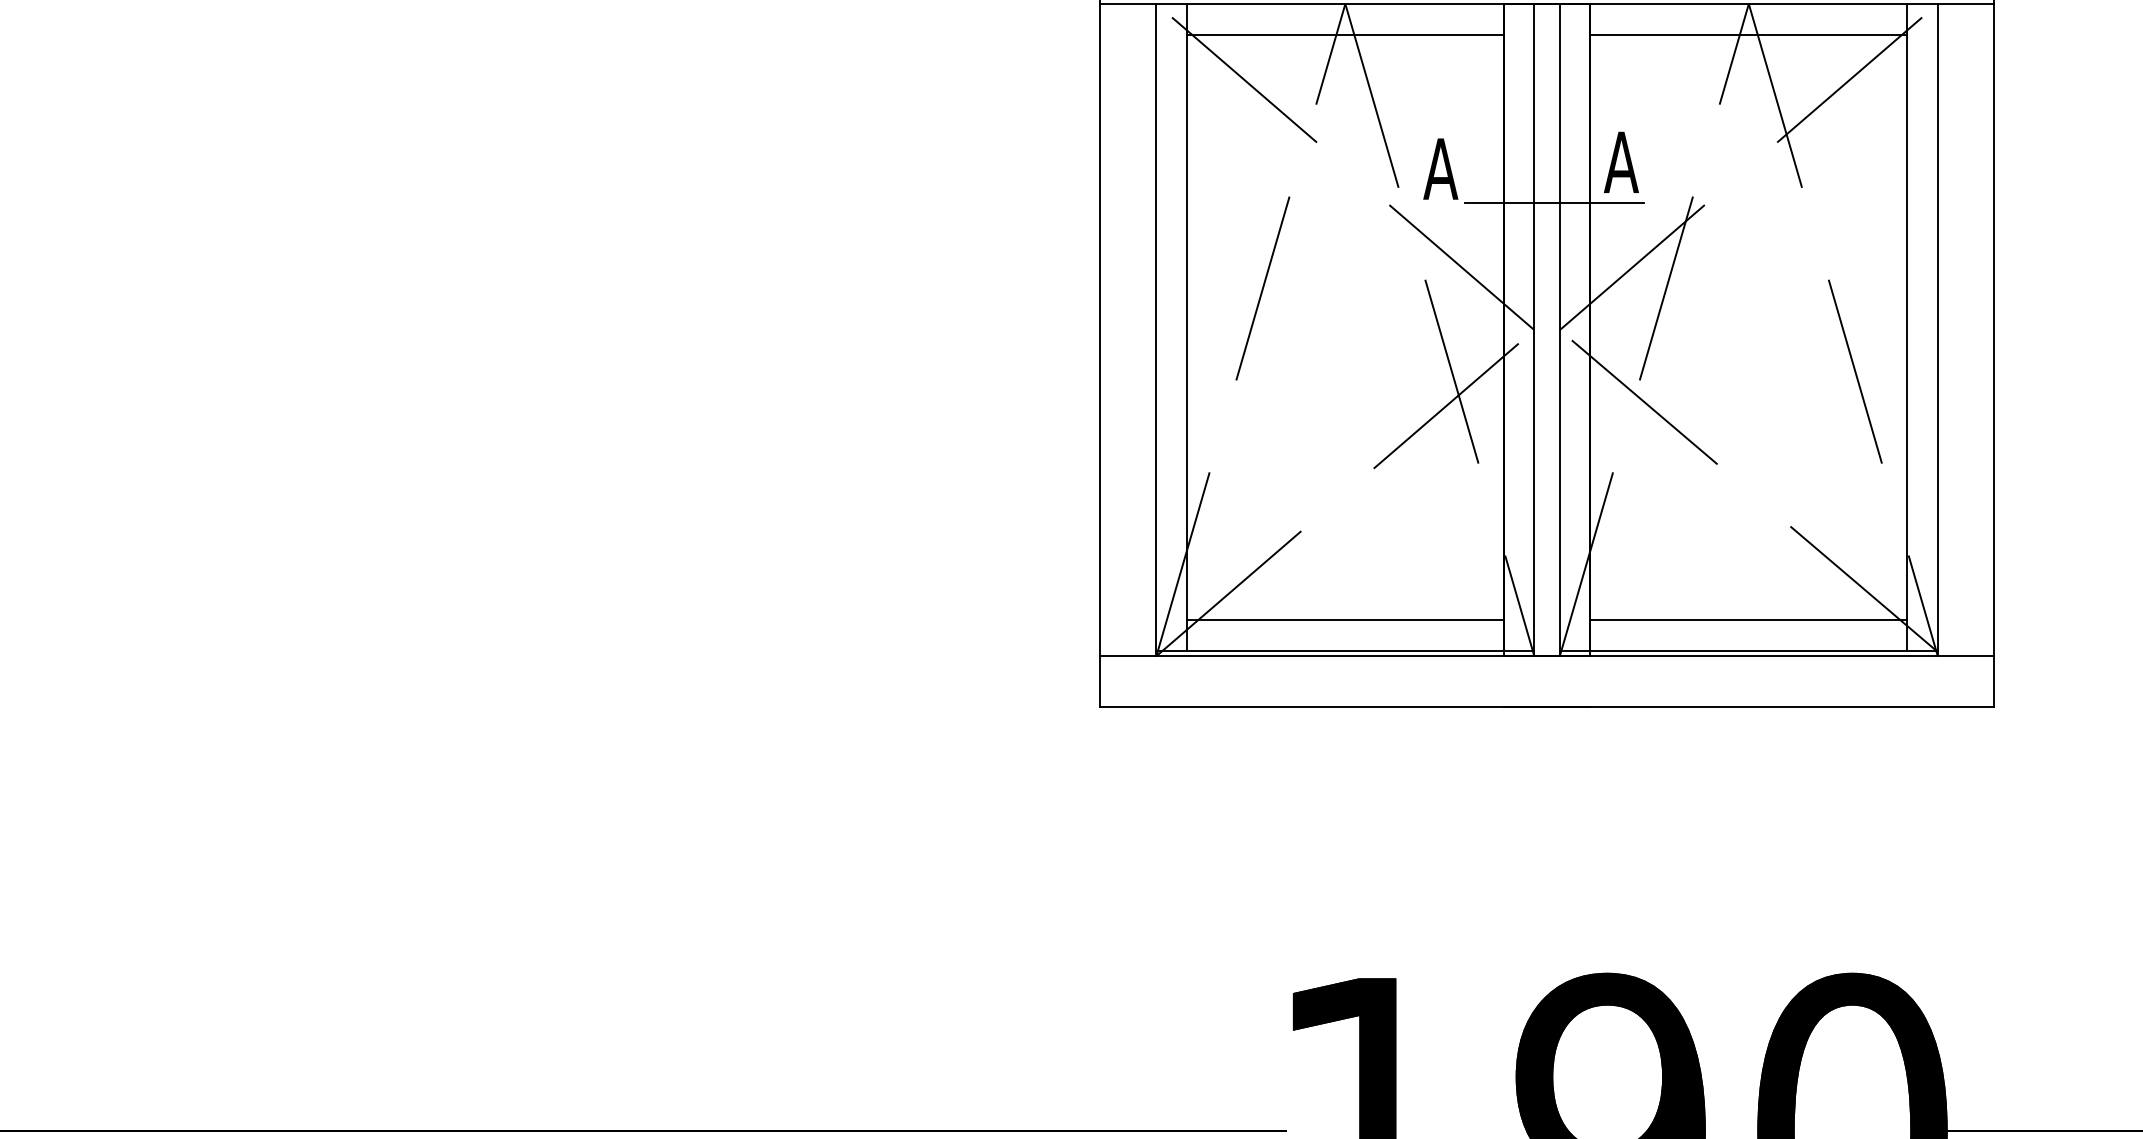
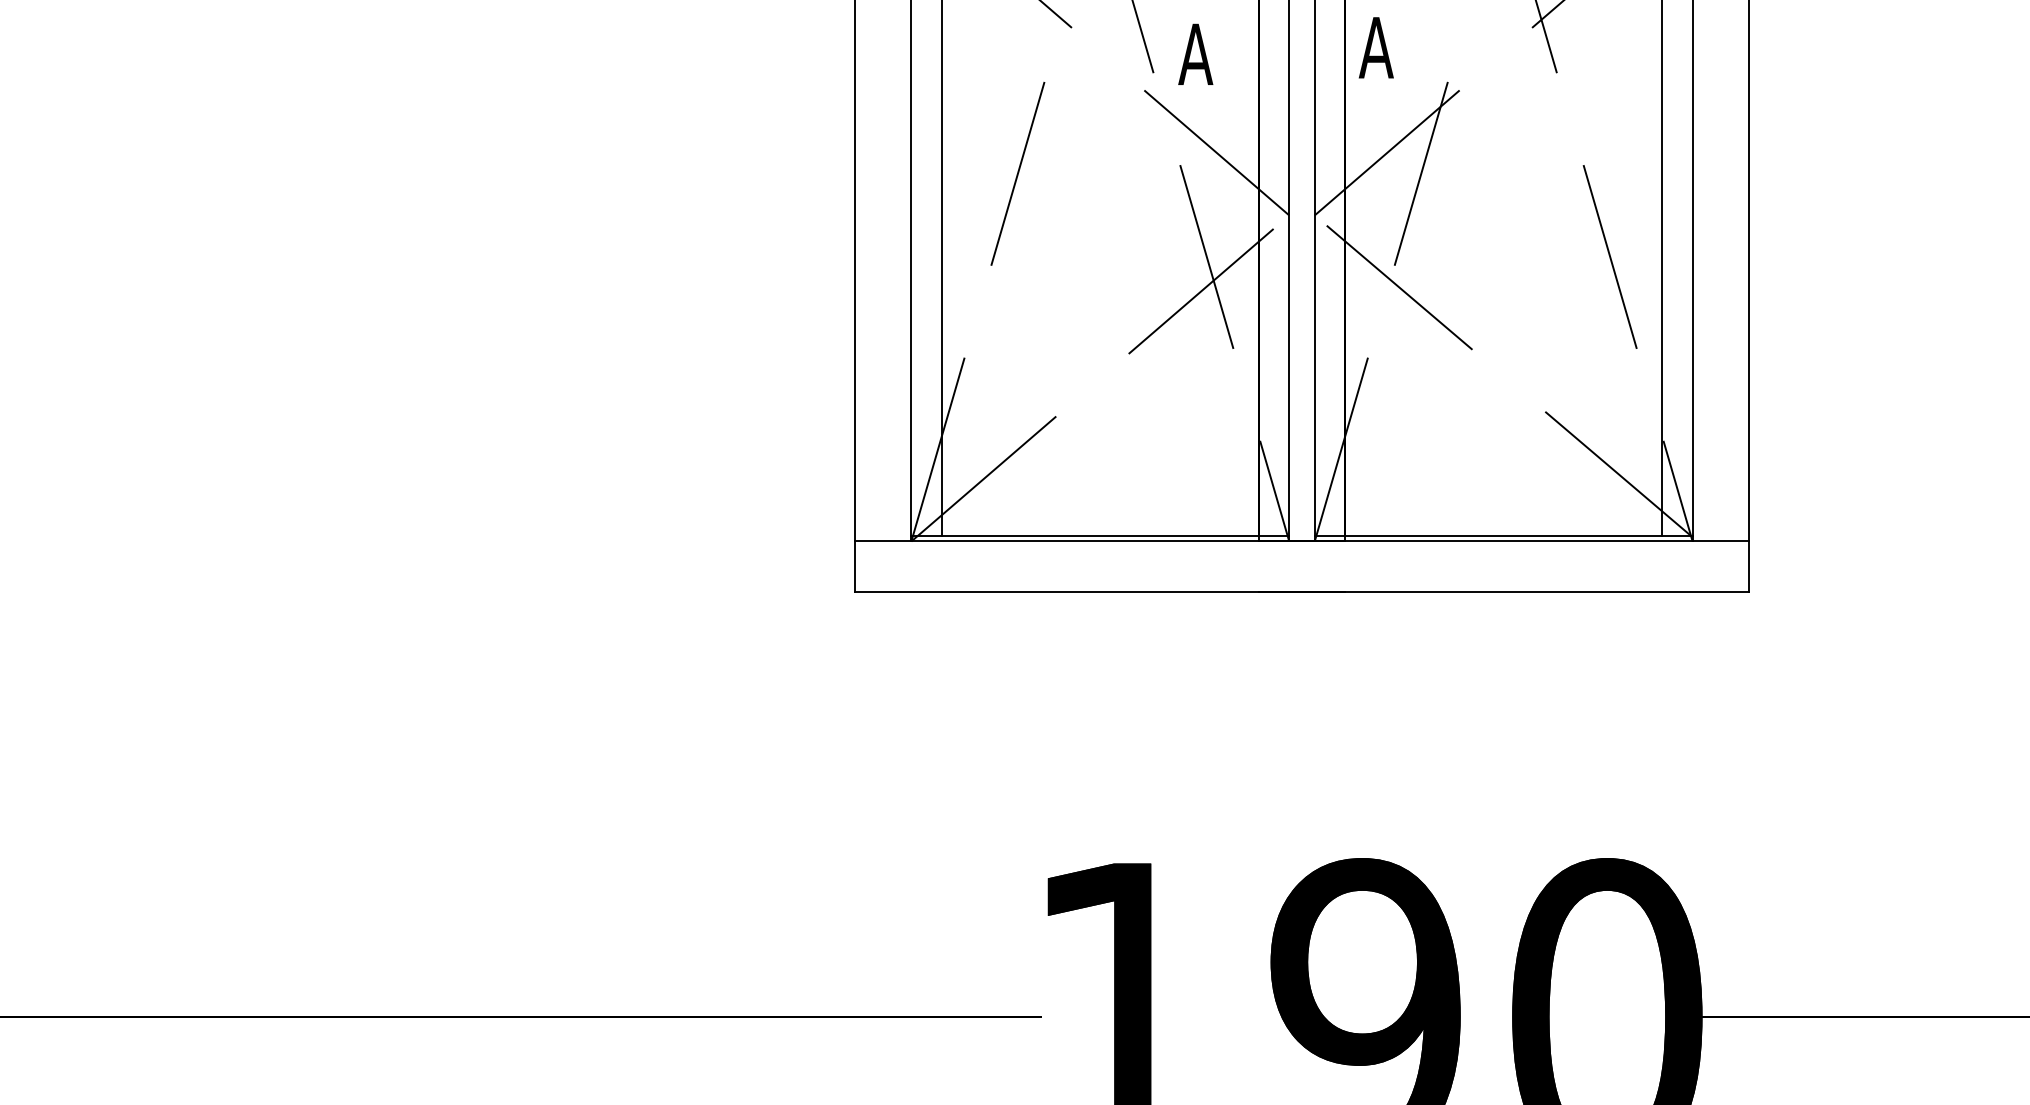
line: (1554, 202) -> (1309, 87), removed
line: (1344, 620) -> (1099, 505), removed
line: (1748, 620) -> (1503, 505), removed

